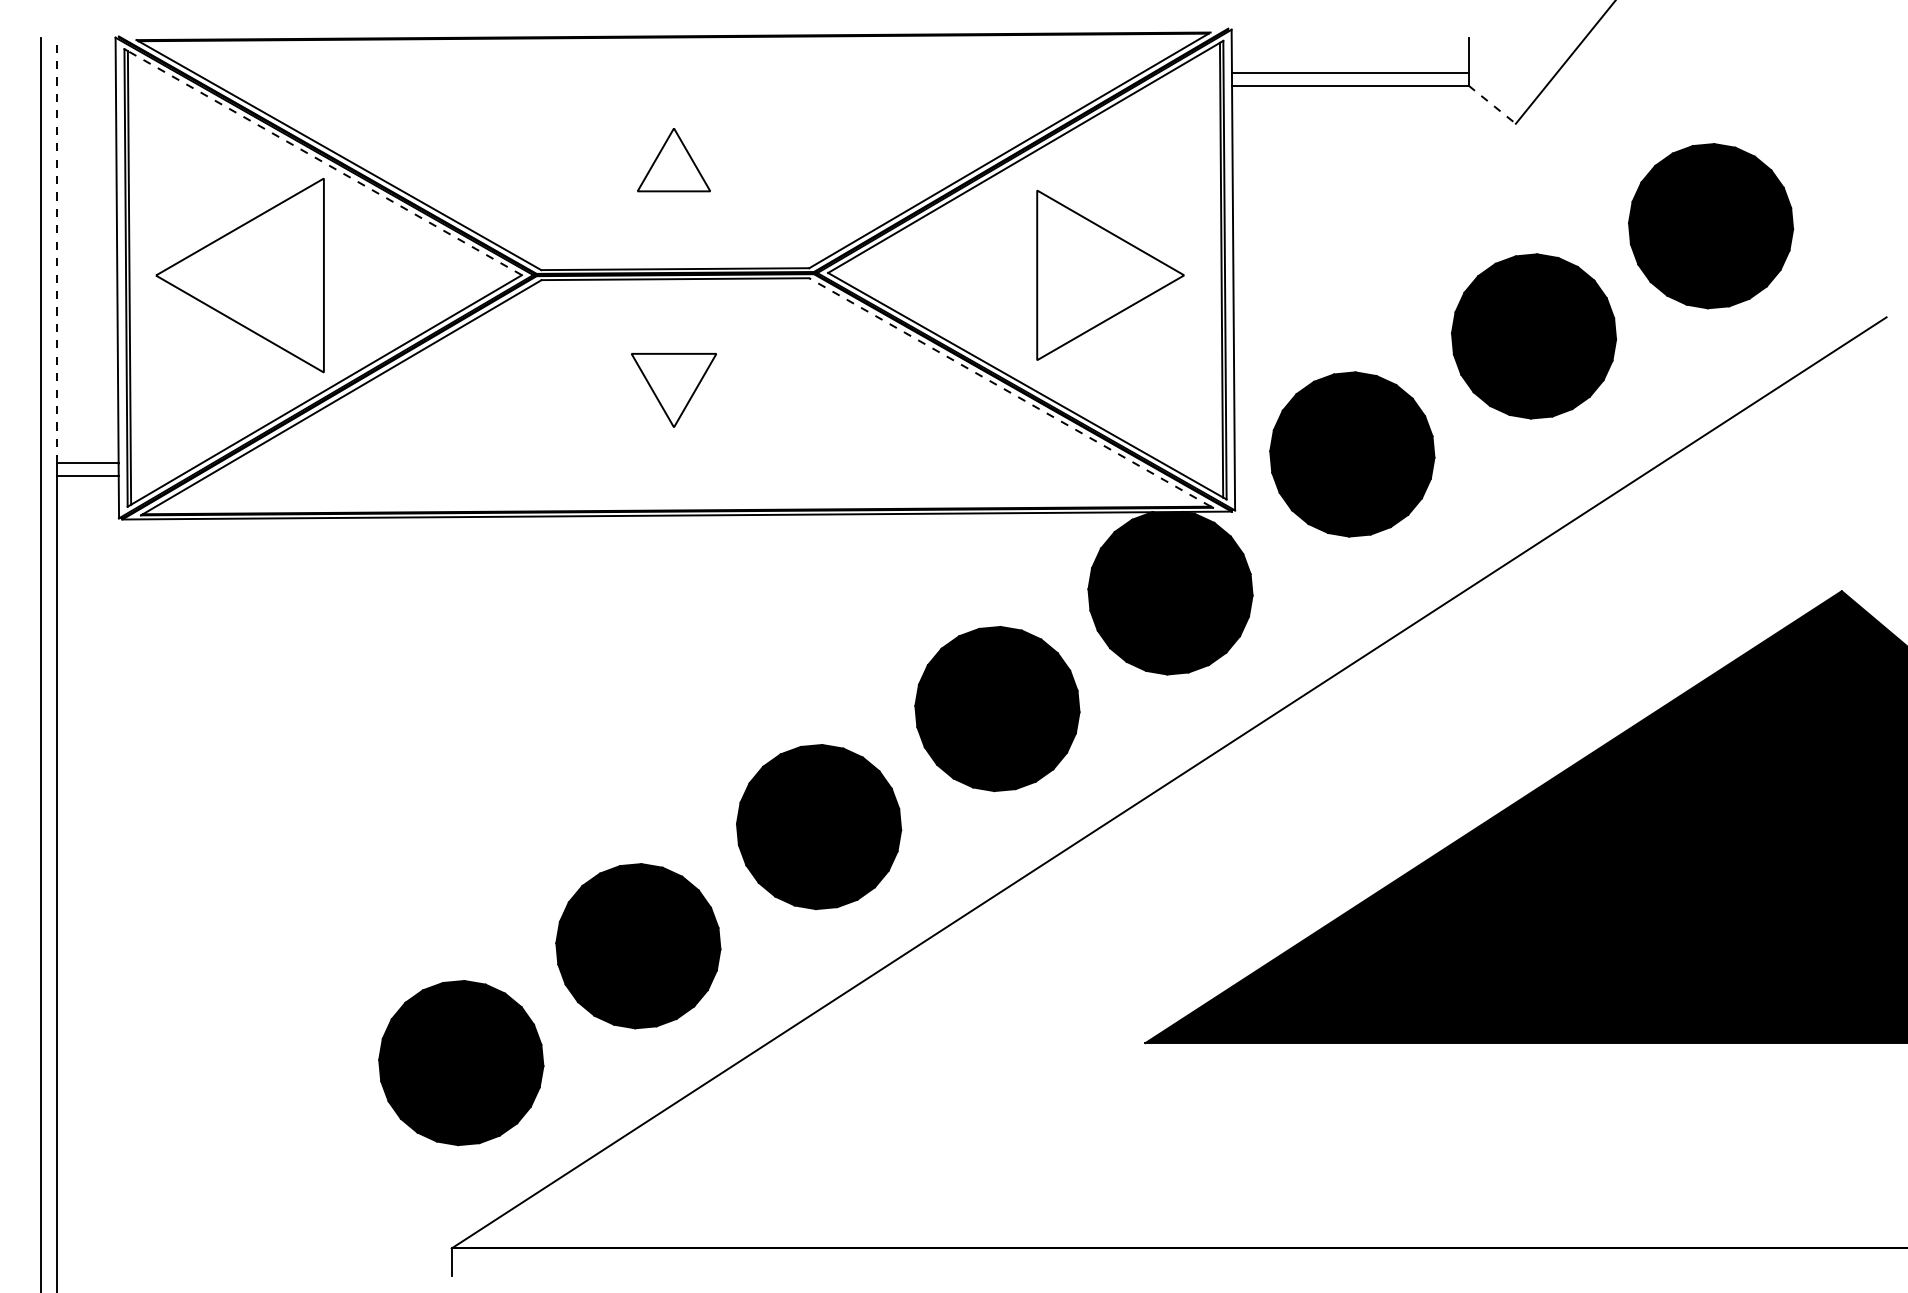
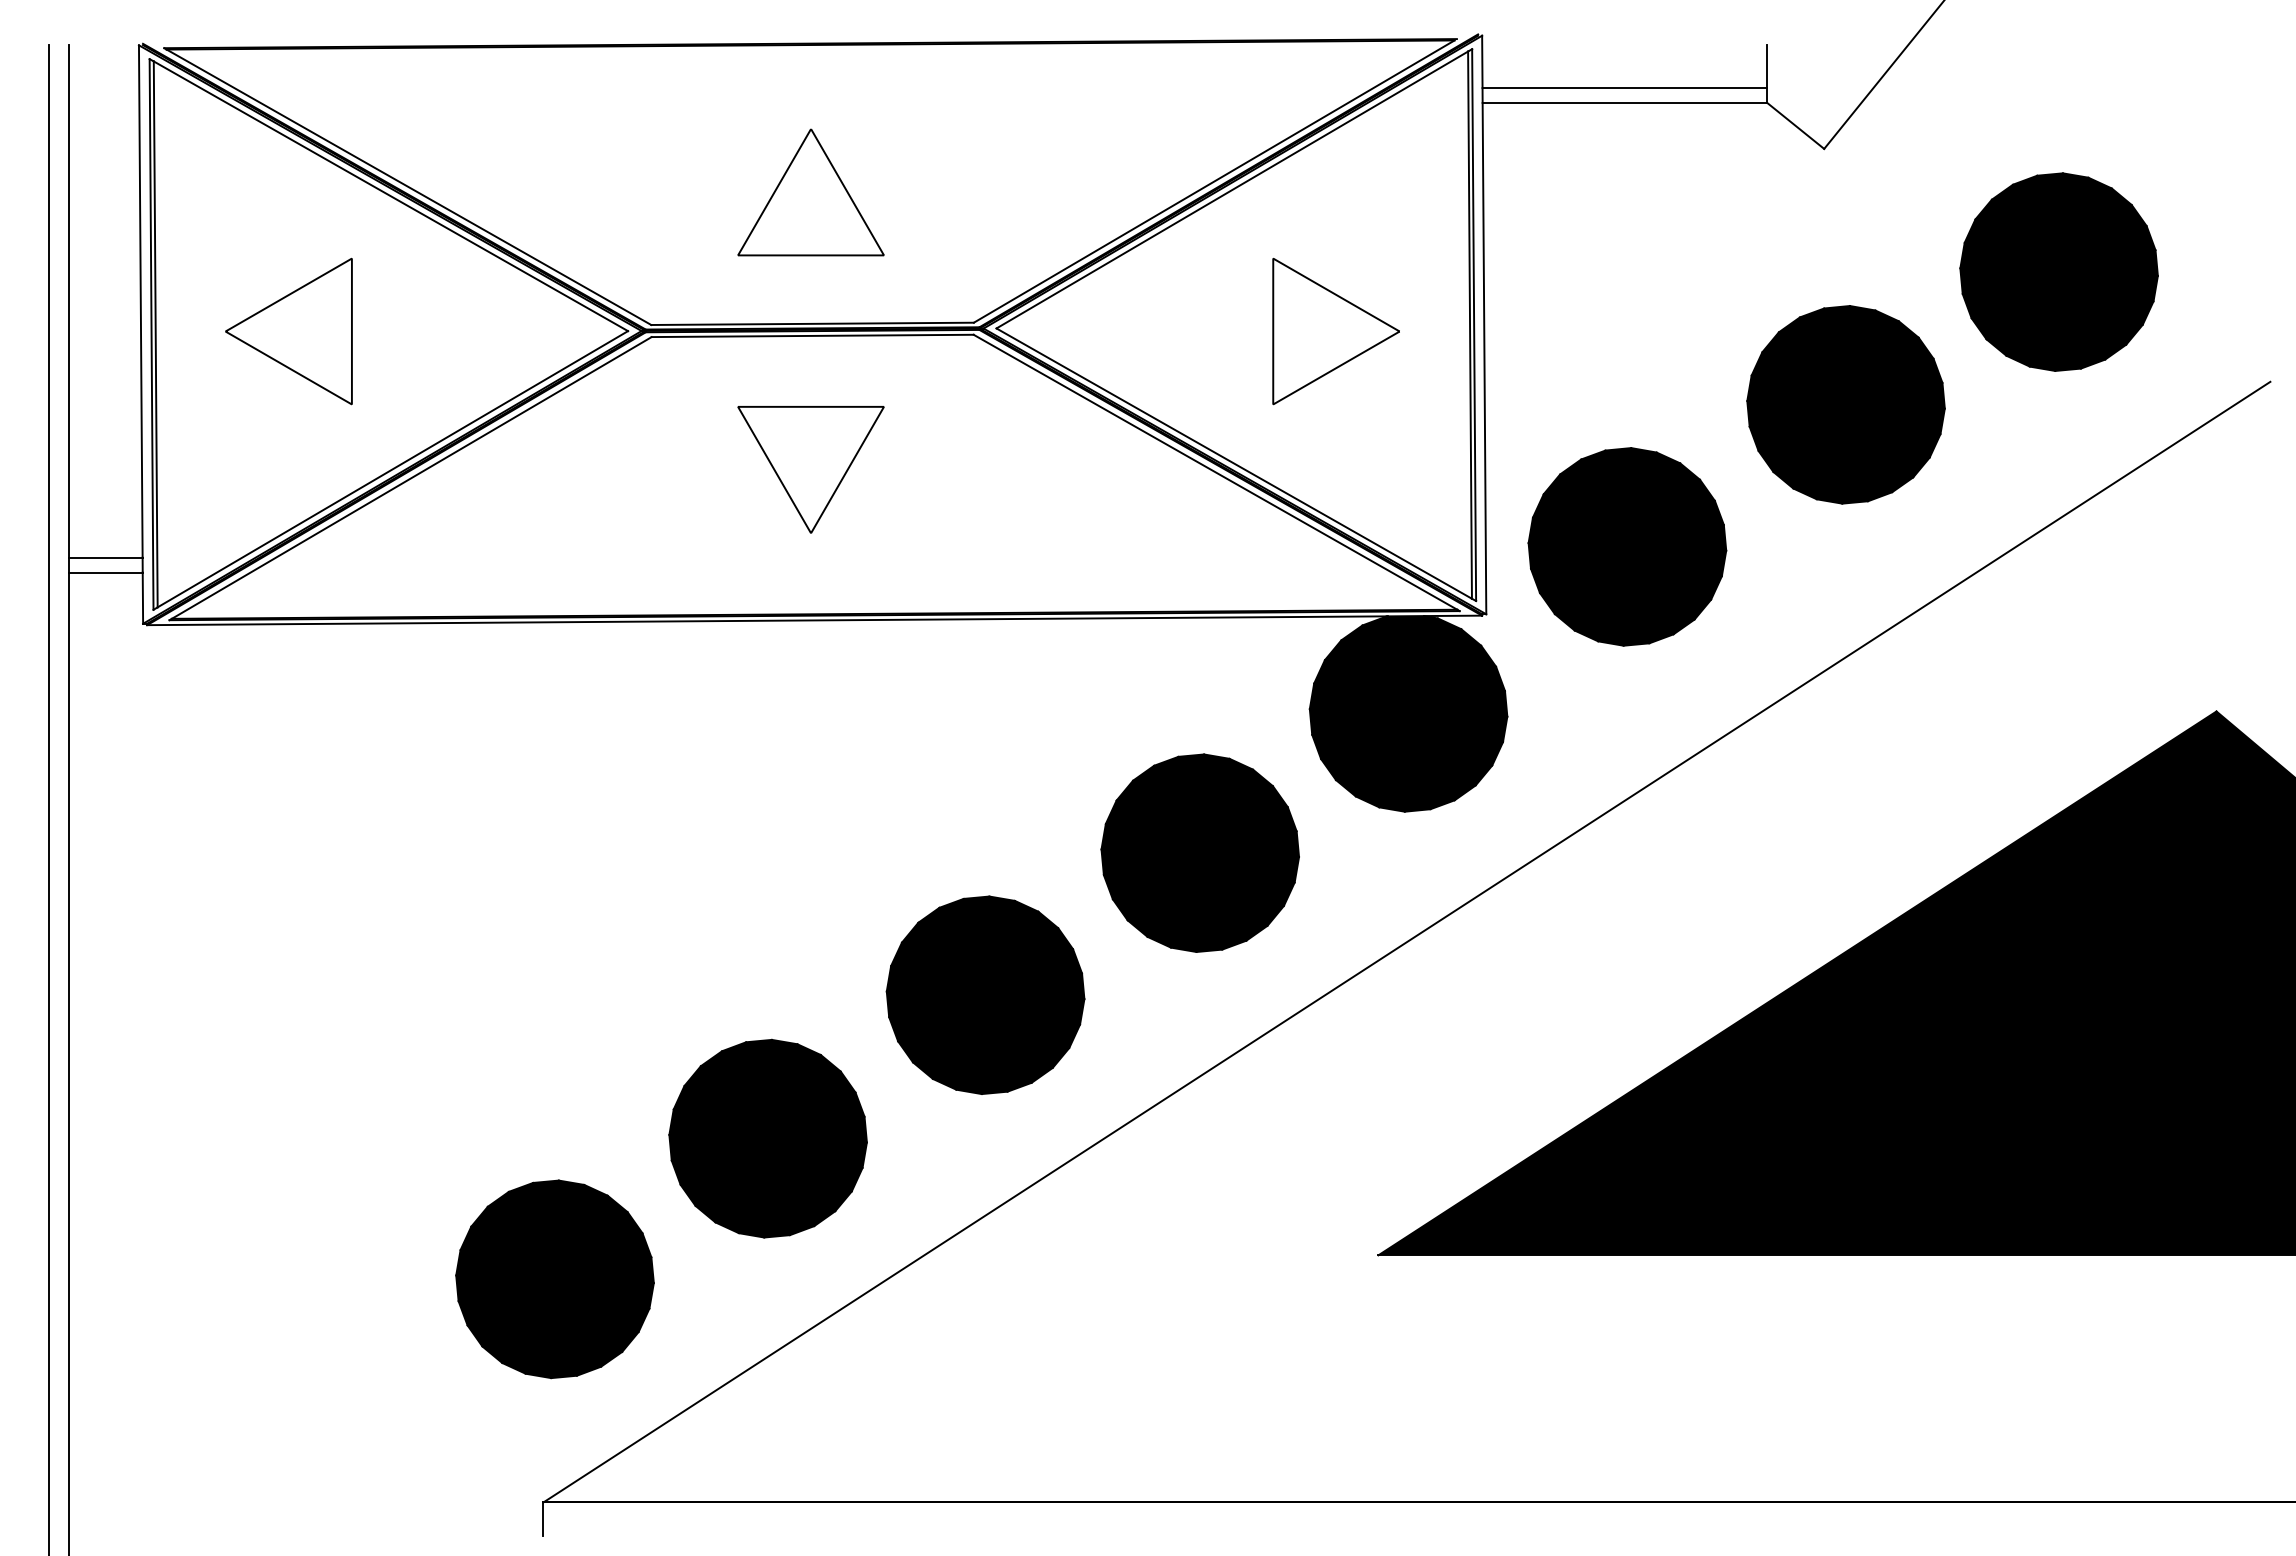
line: (1492, 104) -> (1795, 125), dashed -> solid
part: (673, 160) -> (810, 192), size x1.67
line: (324, 163) -> (390, 196), dashed -> solid
line: (57, 250) -> (68, 301), dashed -> solid
part: (239, 275) -> (288, 331), size x0.62
part: (1109, 275) -> (1335, 331), size x0.71
part: (673, 390) -> (810, 469), size x1.43
line: (1010, 392) -> (1215, 472), dashed -> solid

